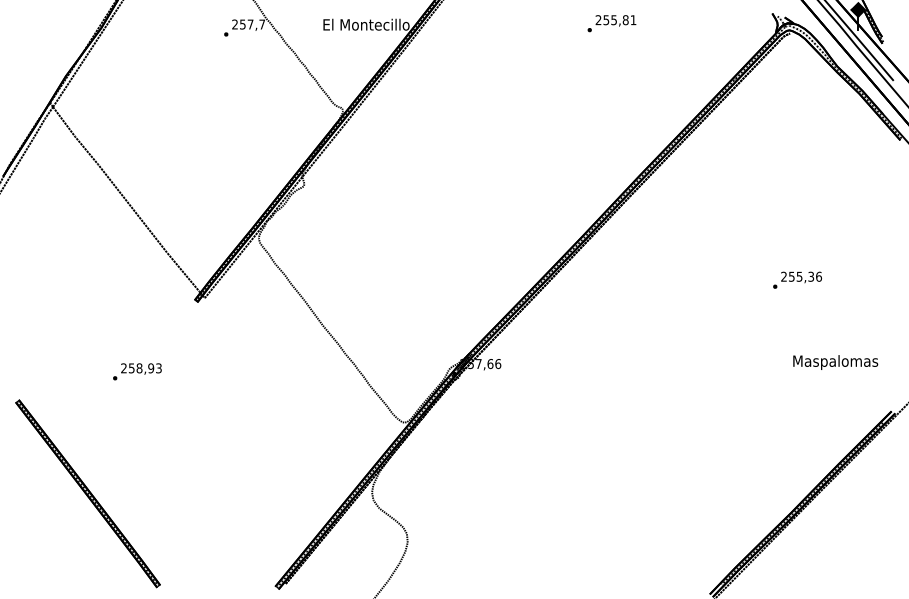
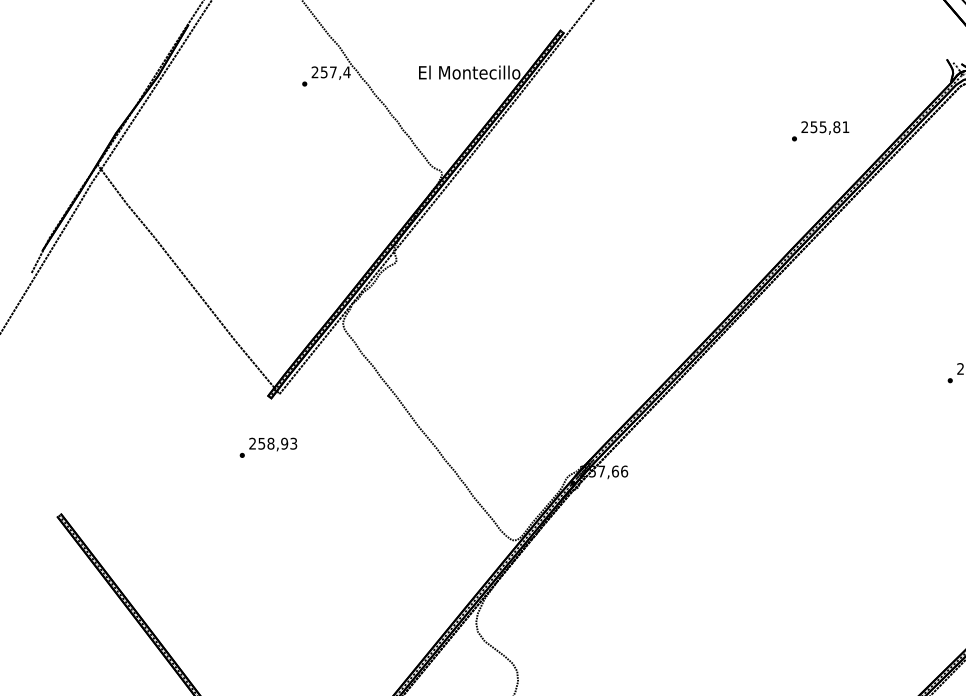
text: (611, 23) -> (820, 131), moved
text: (262, 24) -> (347, 72), 257,7 -> 257,4
text: (137, 371) -> (268, 447), moved

